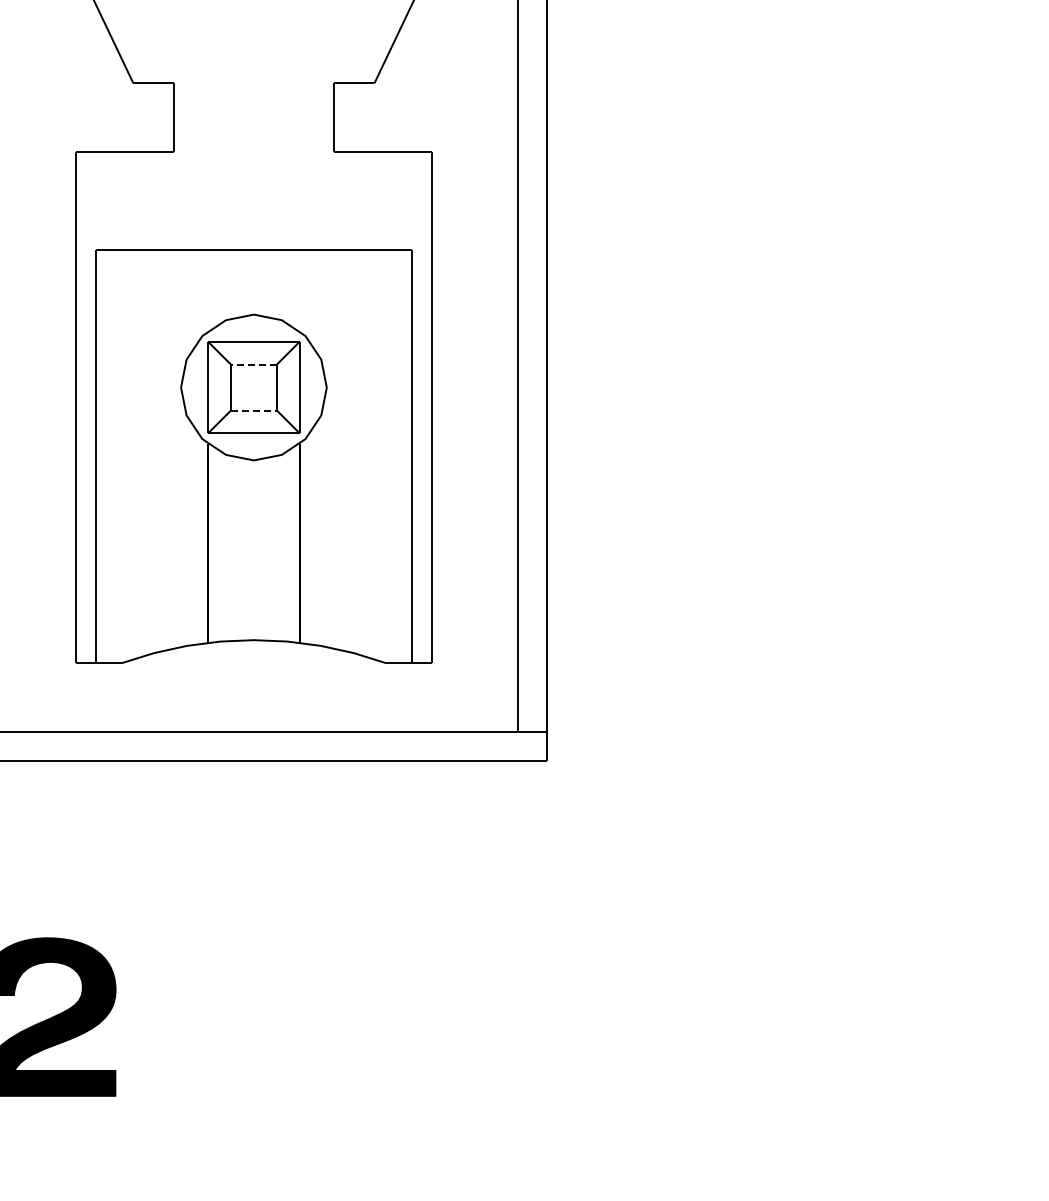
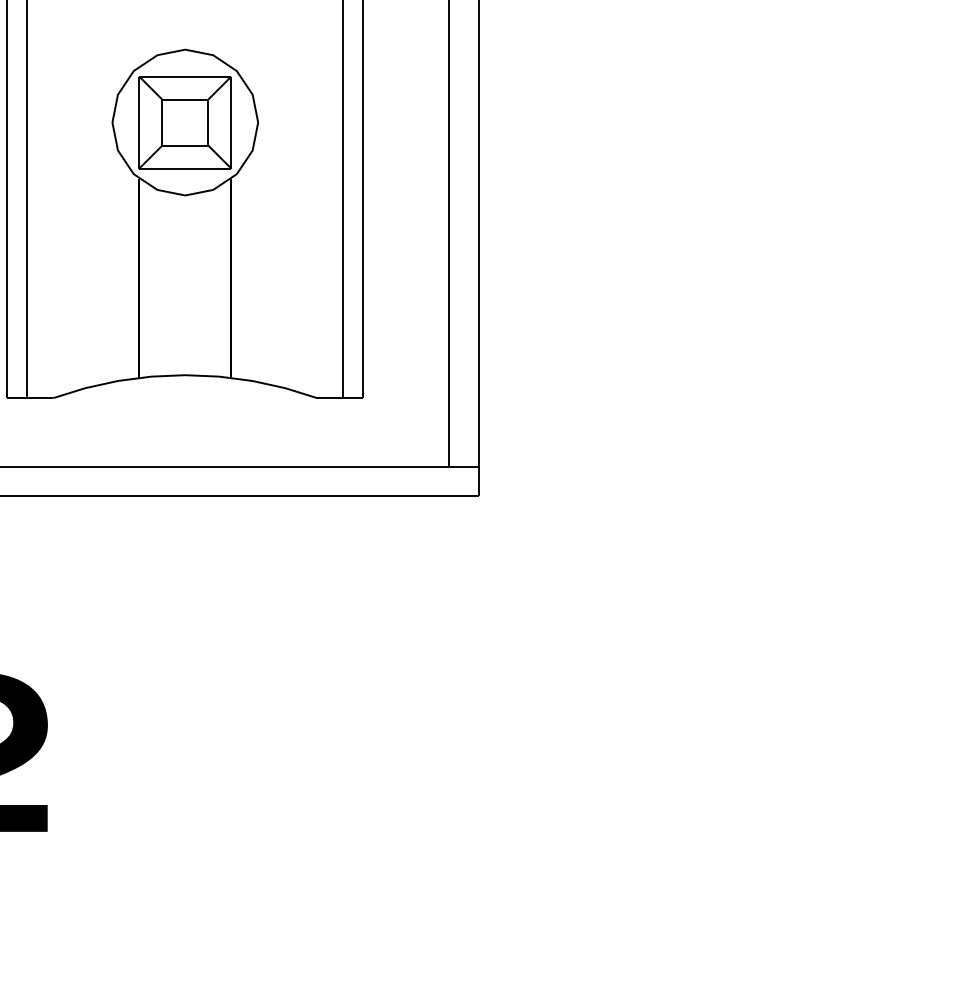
line: (253, 364) -> (184, 99), dashed -> solid
line: (253, 410) -> (184, 145), dashed -> solid

